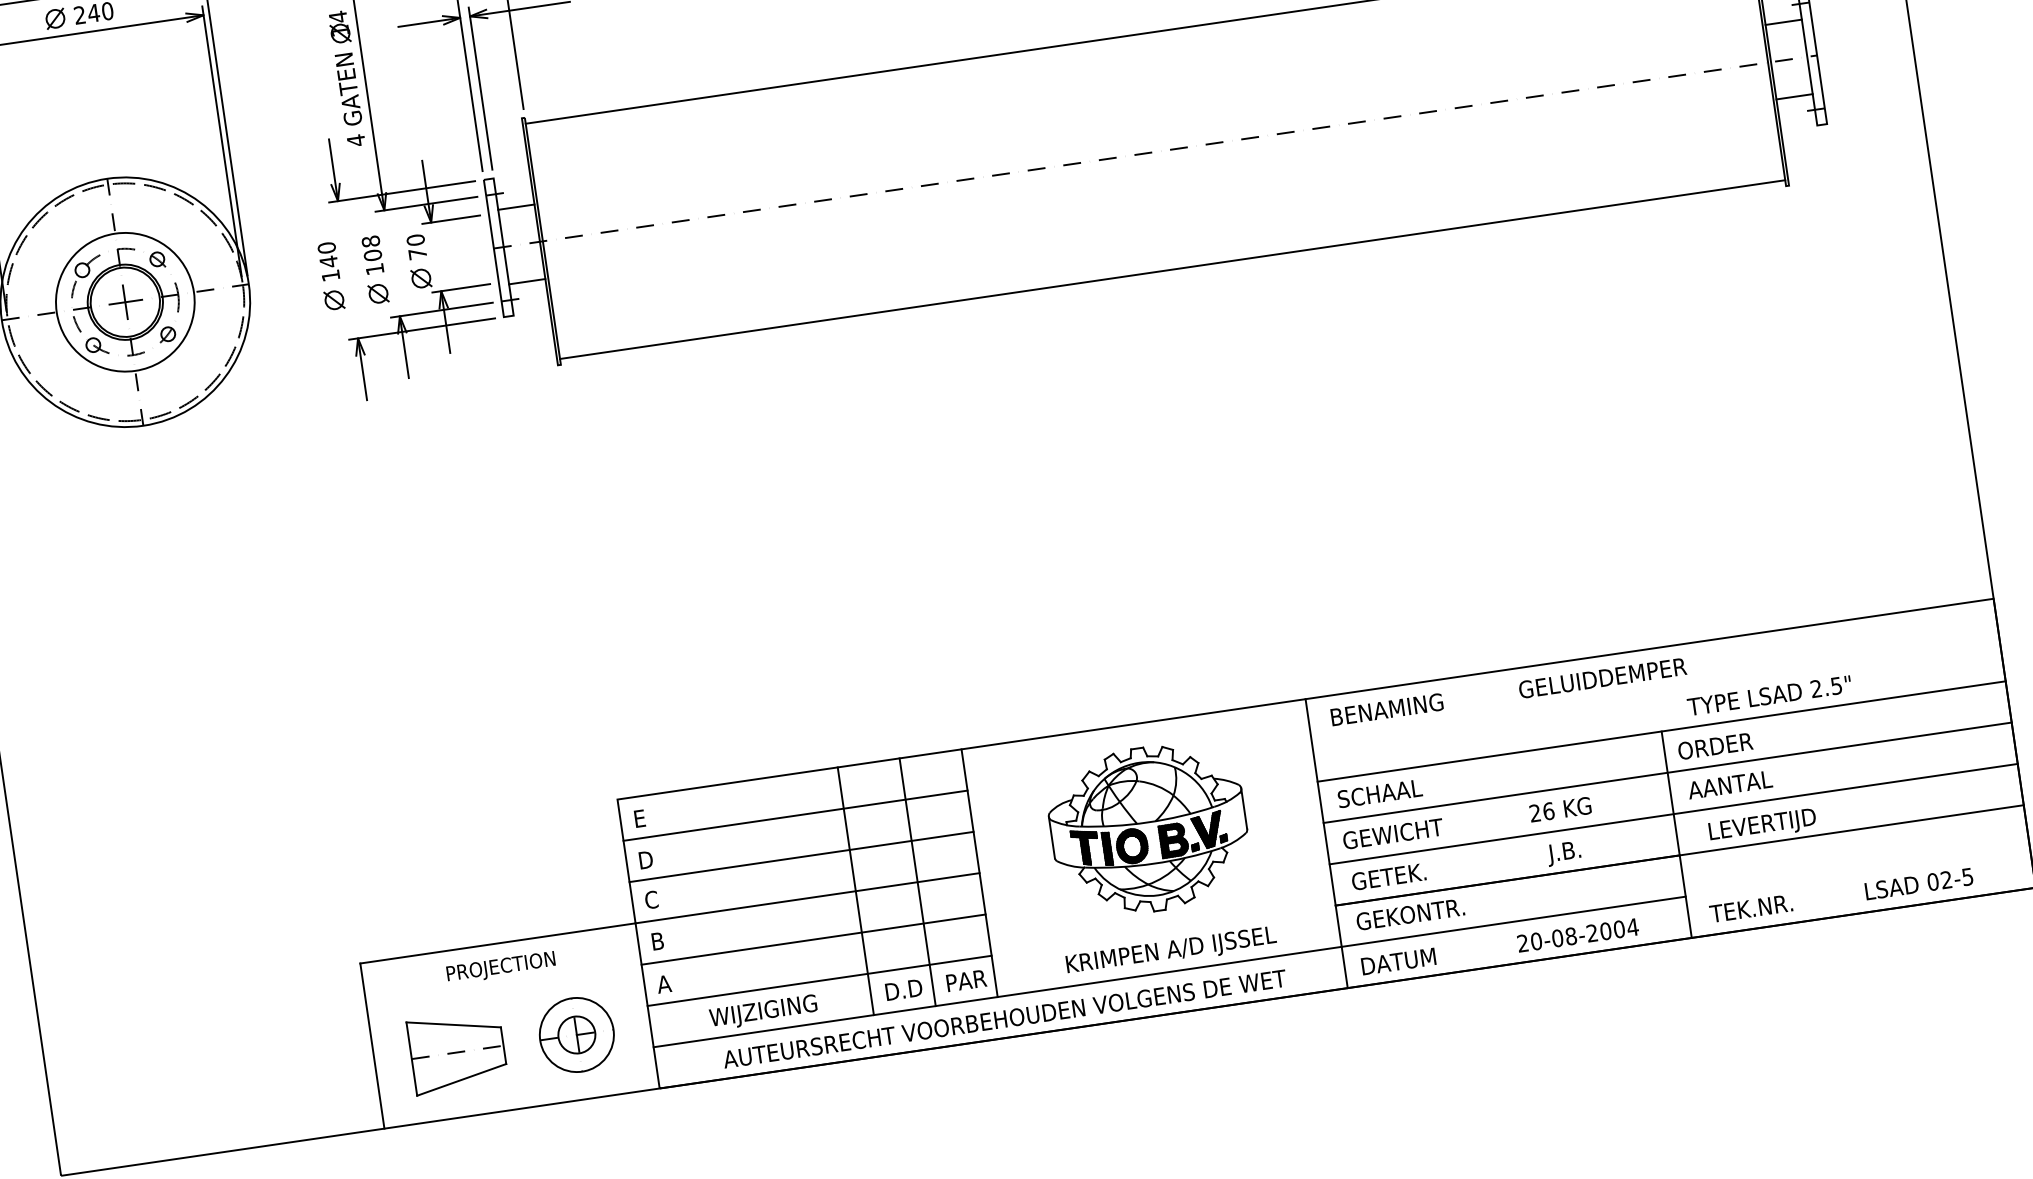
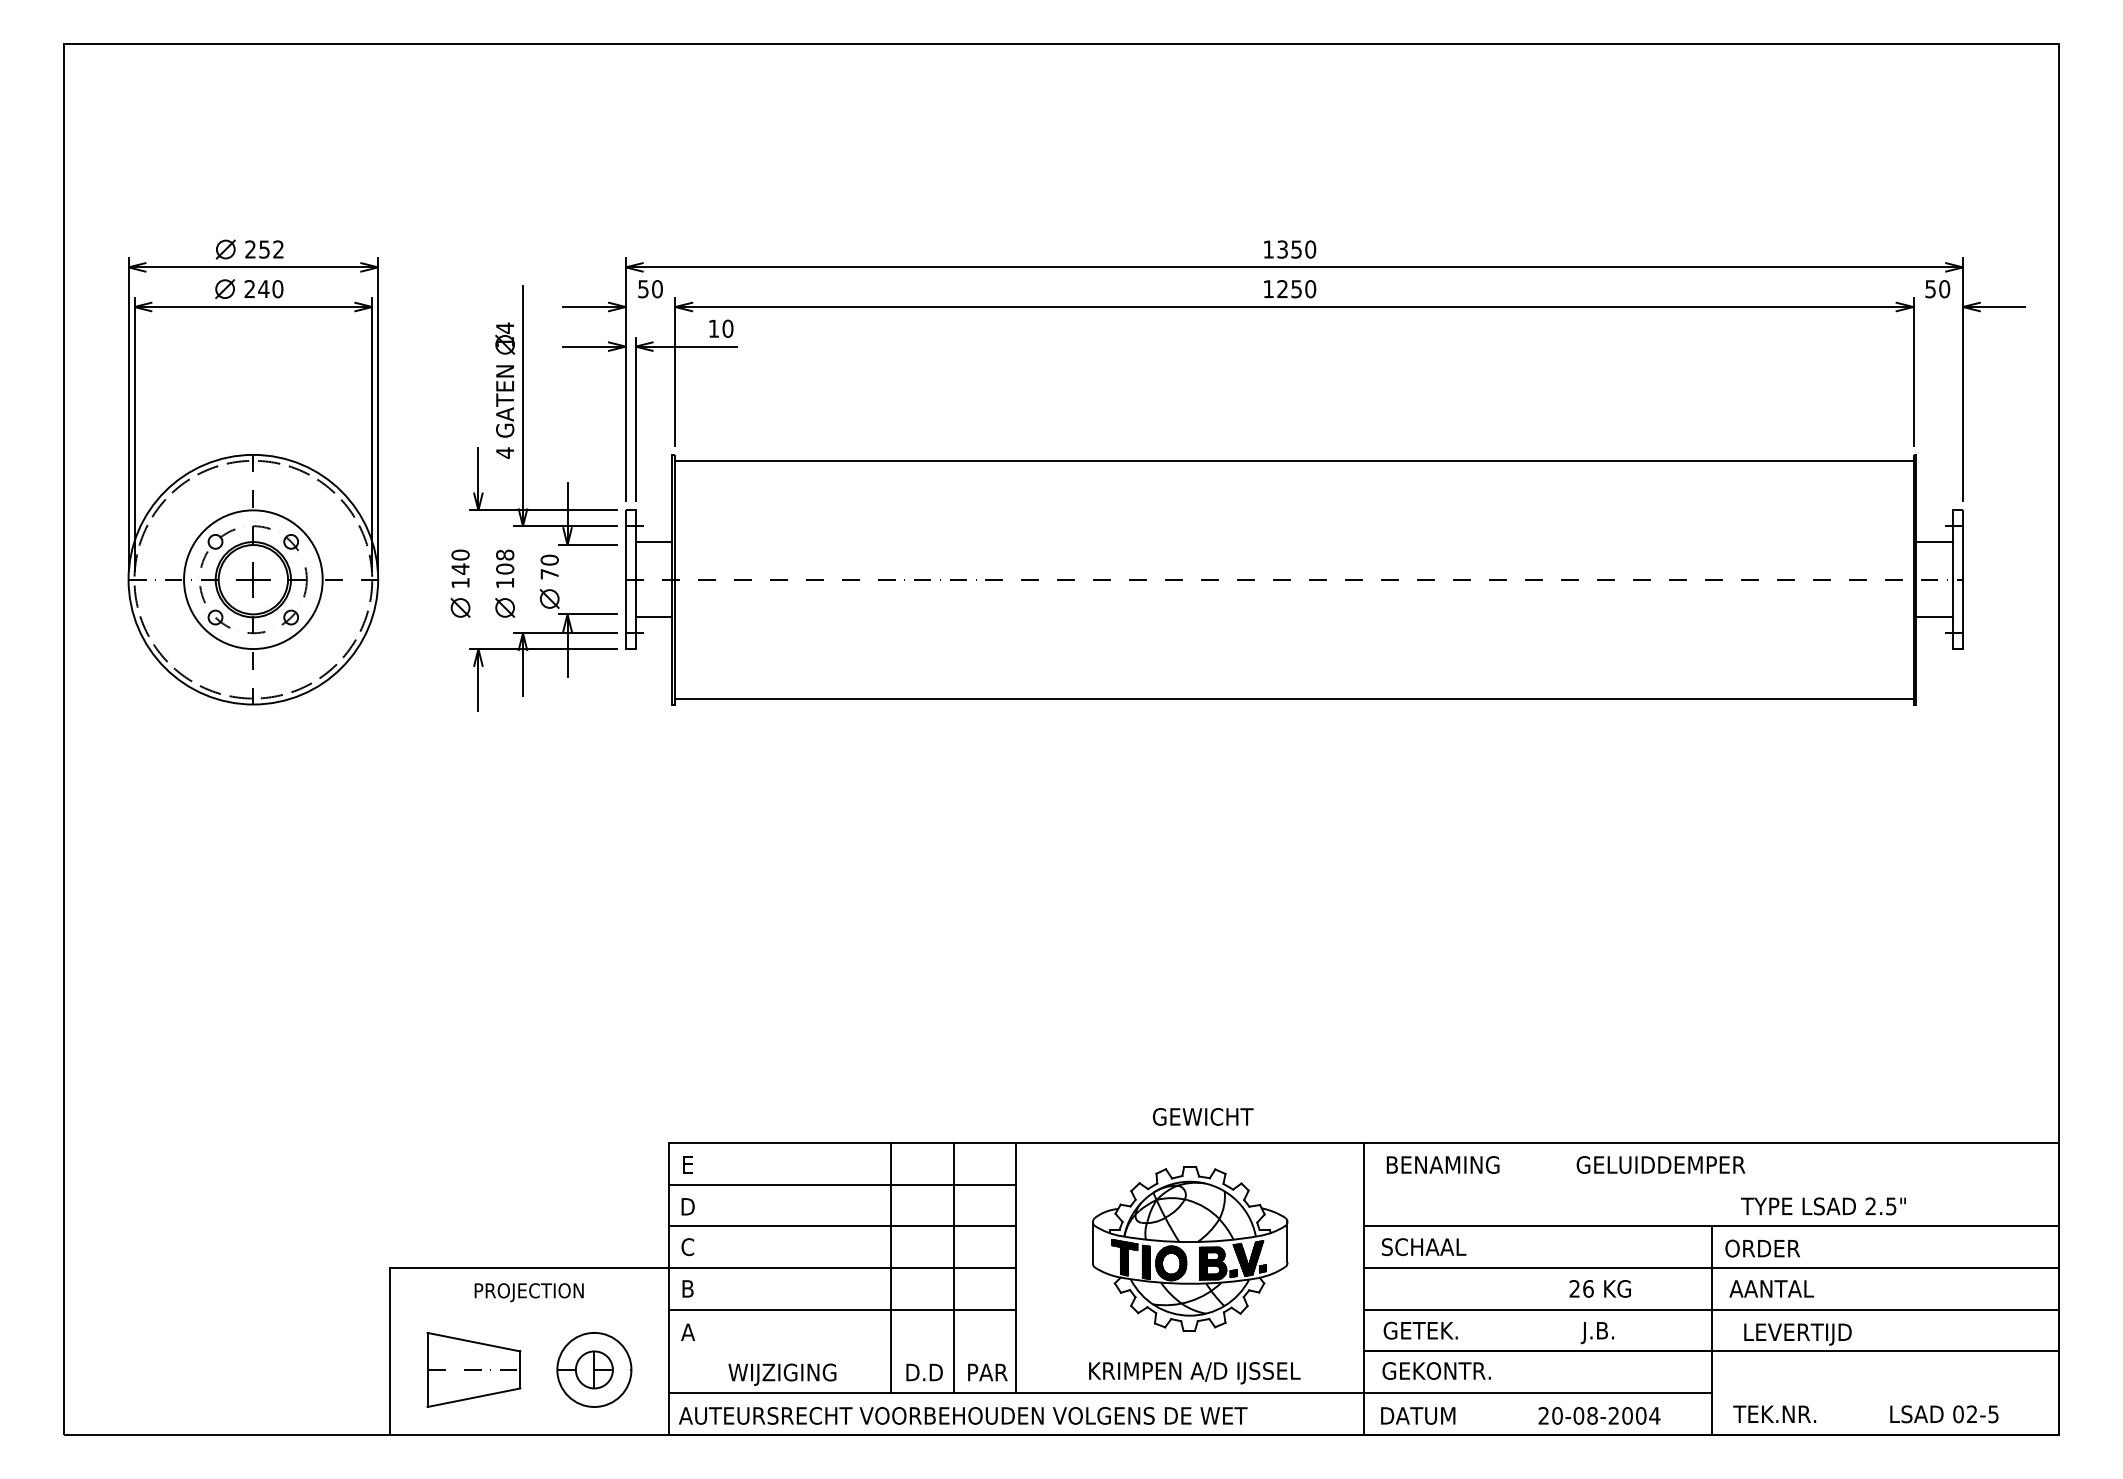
text: (1393, 833) -> (1203, 1116), moved
line: (819, 980) -> (842, 1351), removed
text: (1005, 1018) -> (963, 1415), moved

